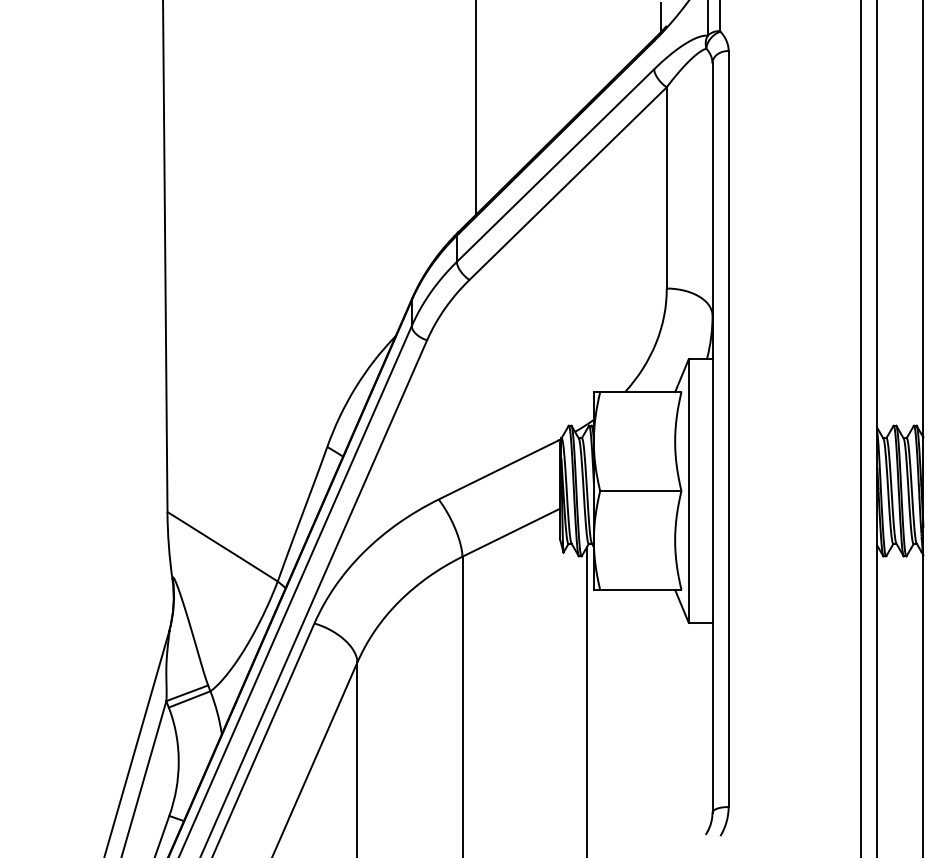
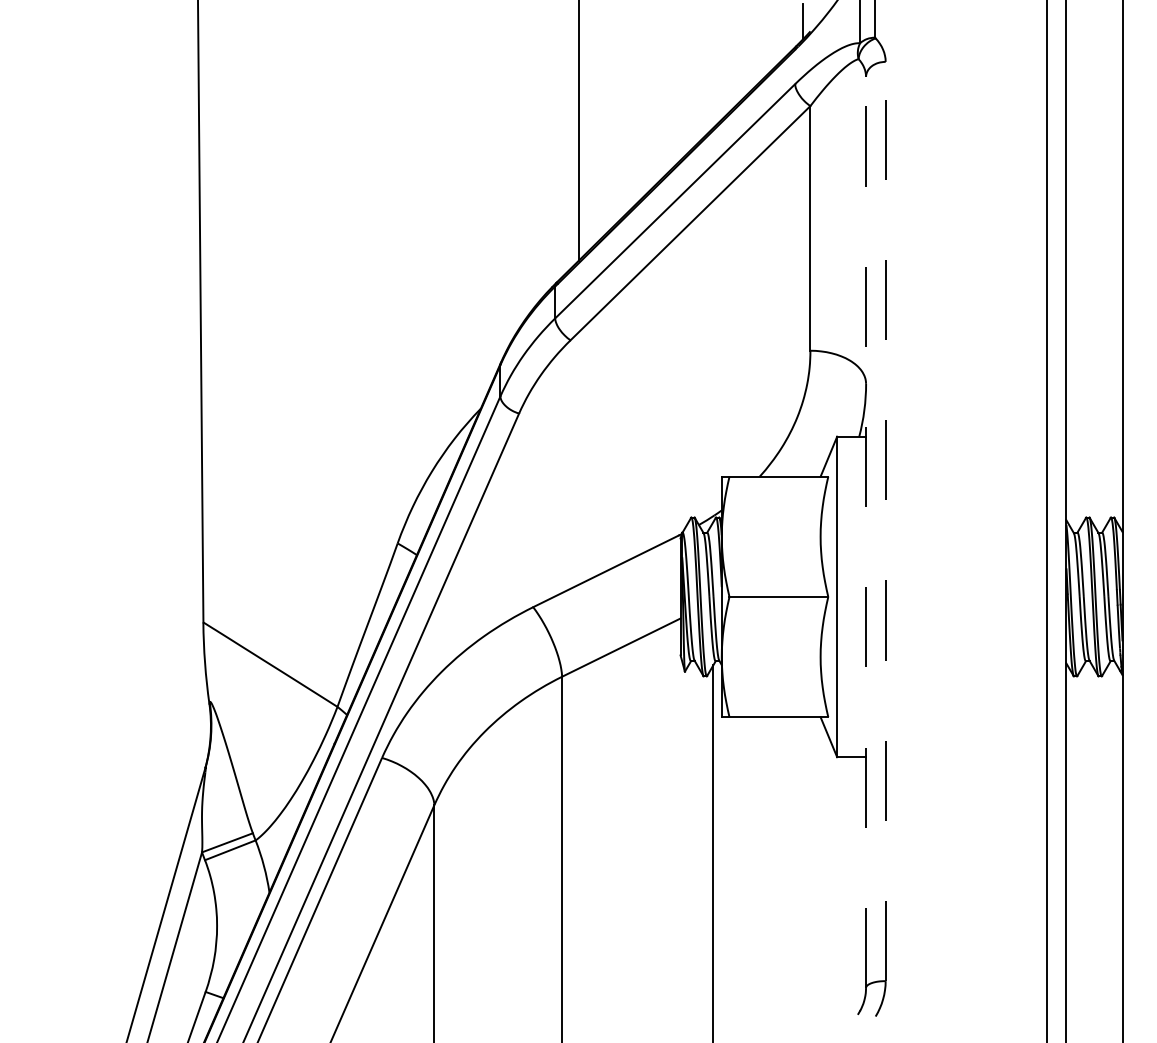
line: (728, 428) -> (885, 520), solid -> dashed
line: (712, 438) -> (866, 533), solid -> dashed

